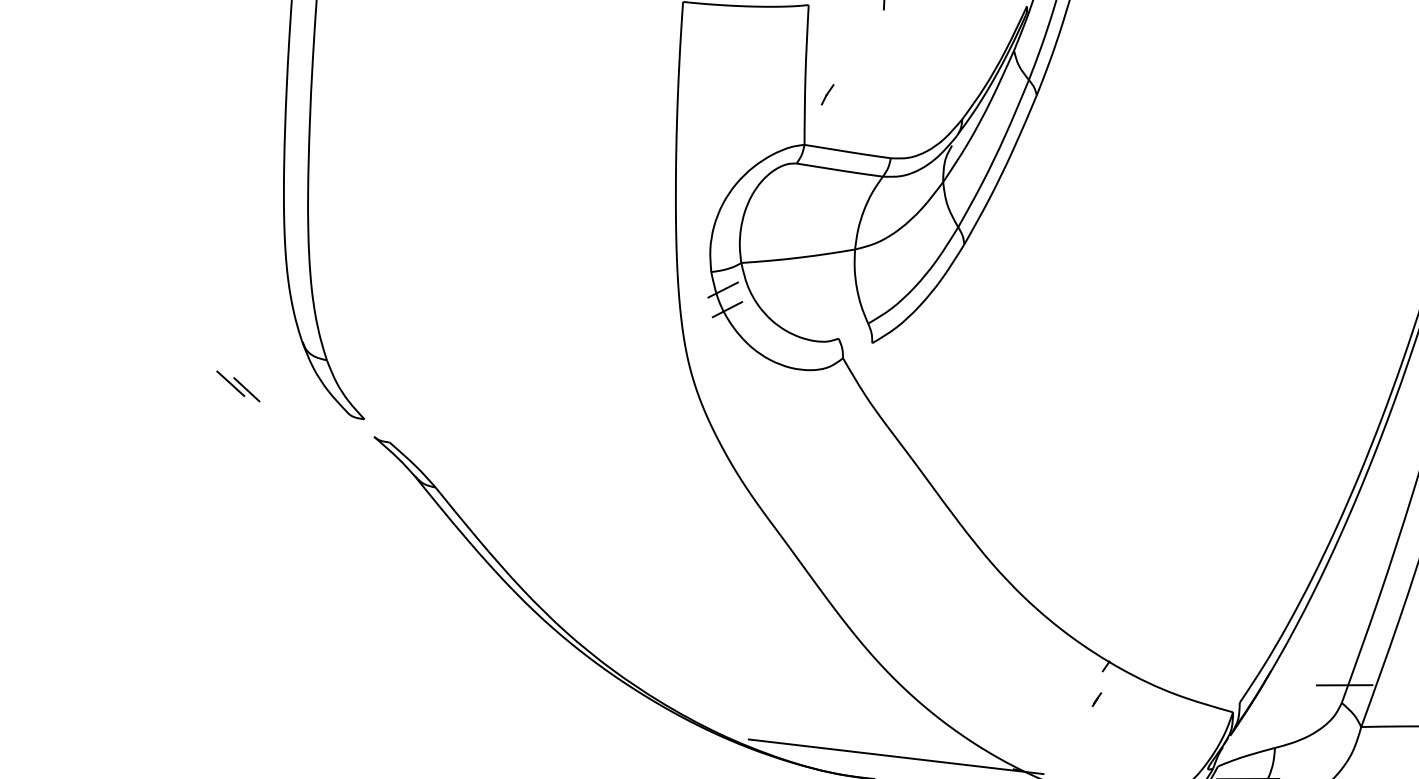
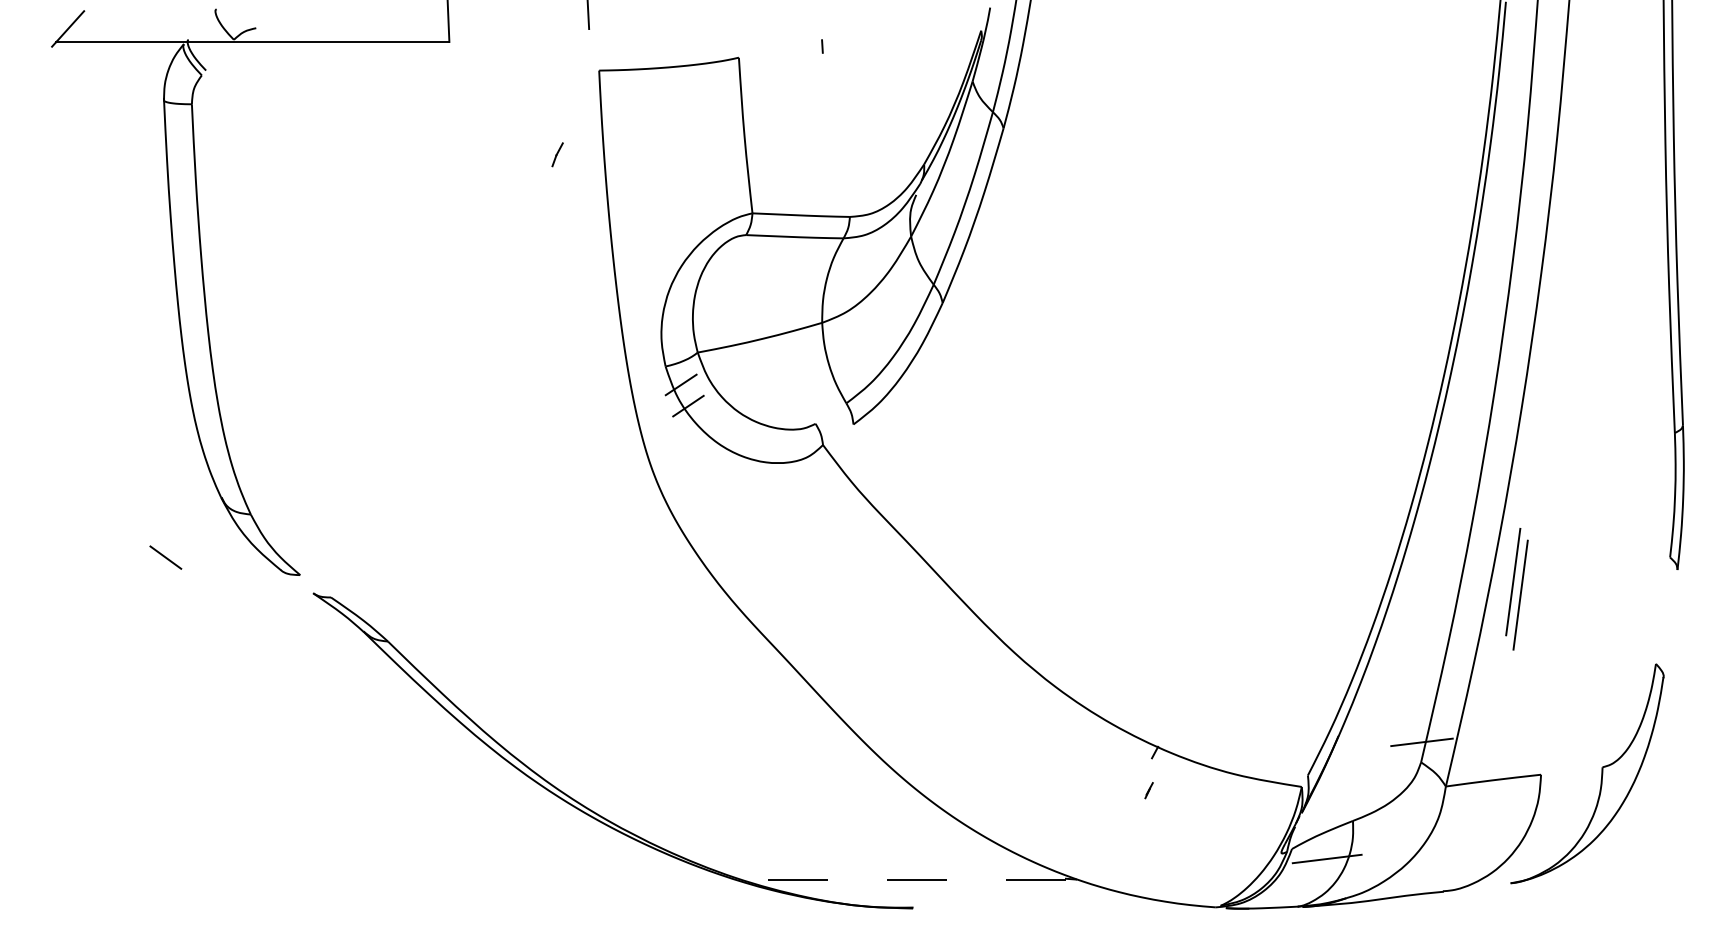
line: (827, 94) -> (557, 154), moved
line: (230, 383) -> (146, 552), removed
line: (895, 757) -> (933, 880), solid -> dashed

